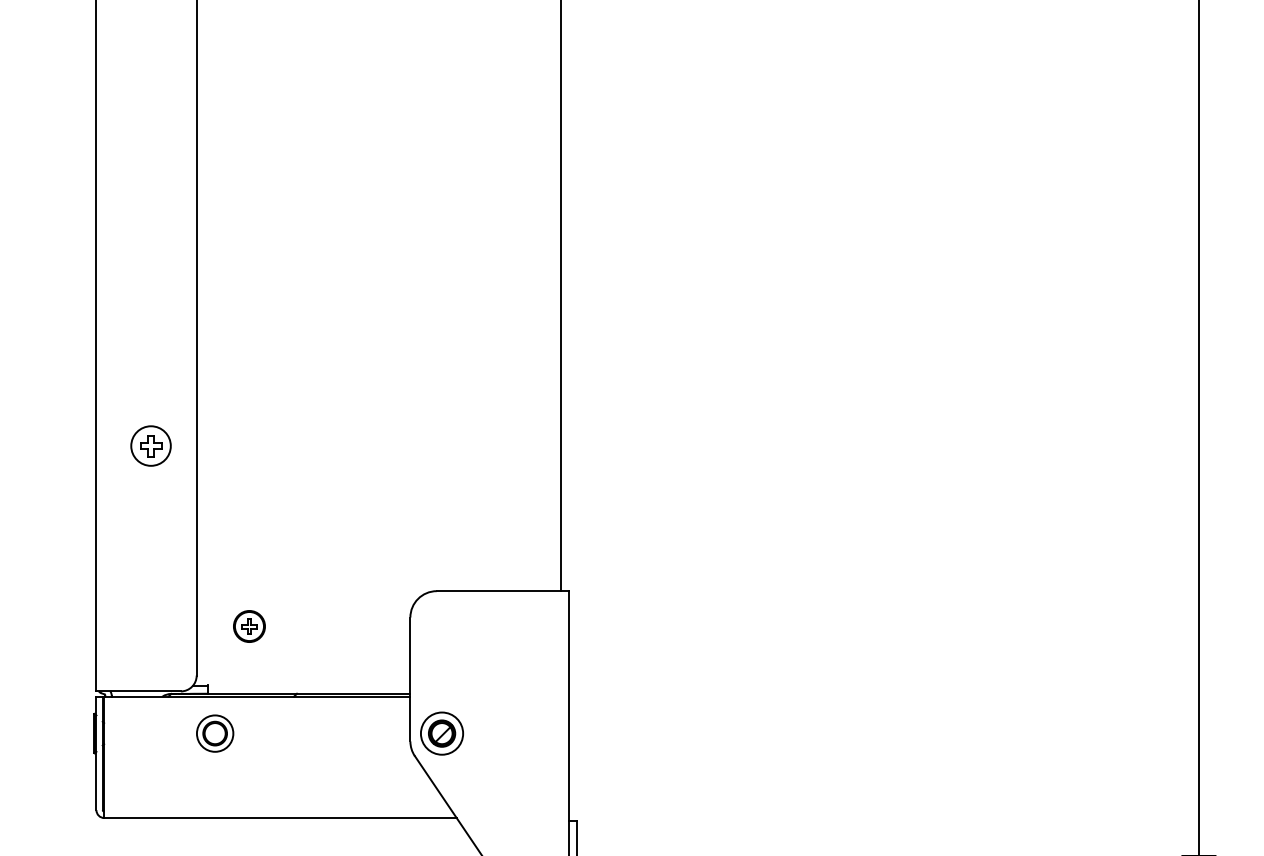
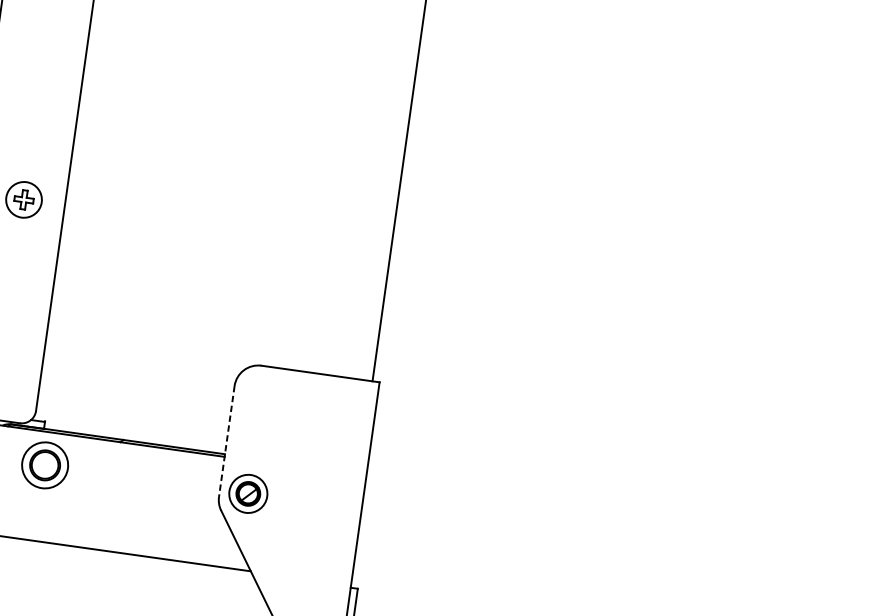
part: (249, 626) -> (89, 373), removed
line: (410, 679) -> (226, 441), solid -> dashed
part: (215, 733) -> (45, 465), size x1.4

